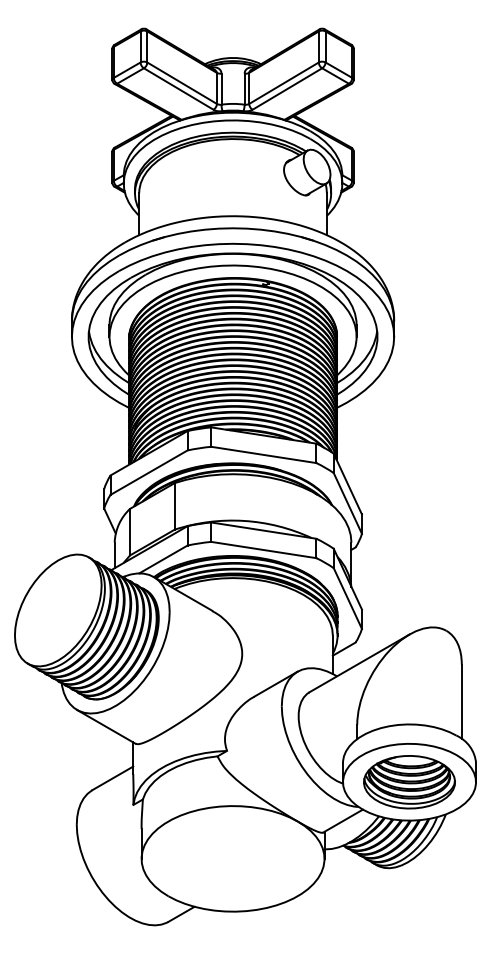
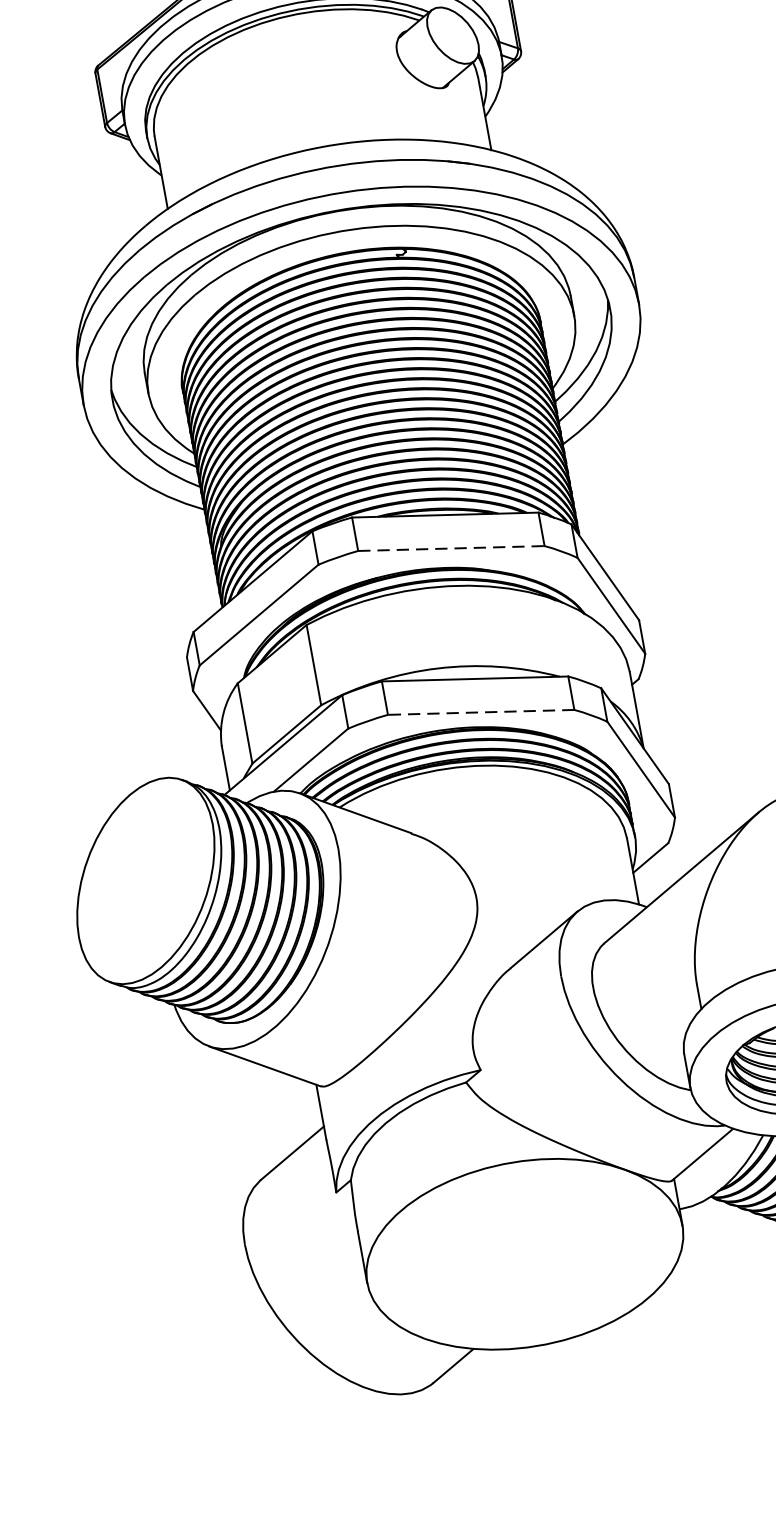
line: (264, 455) -> (452, 549), solid -> dashed
line: (263, 549) -> (480, 711), solid -> dashed

